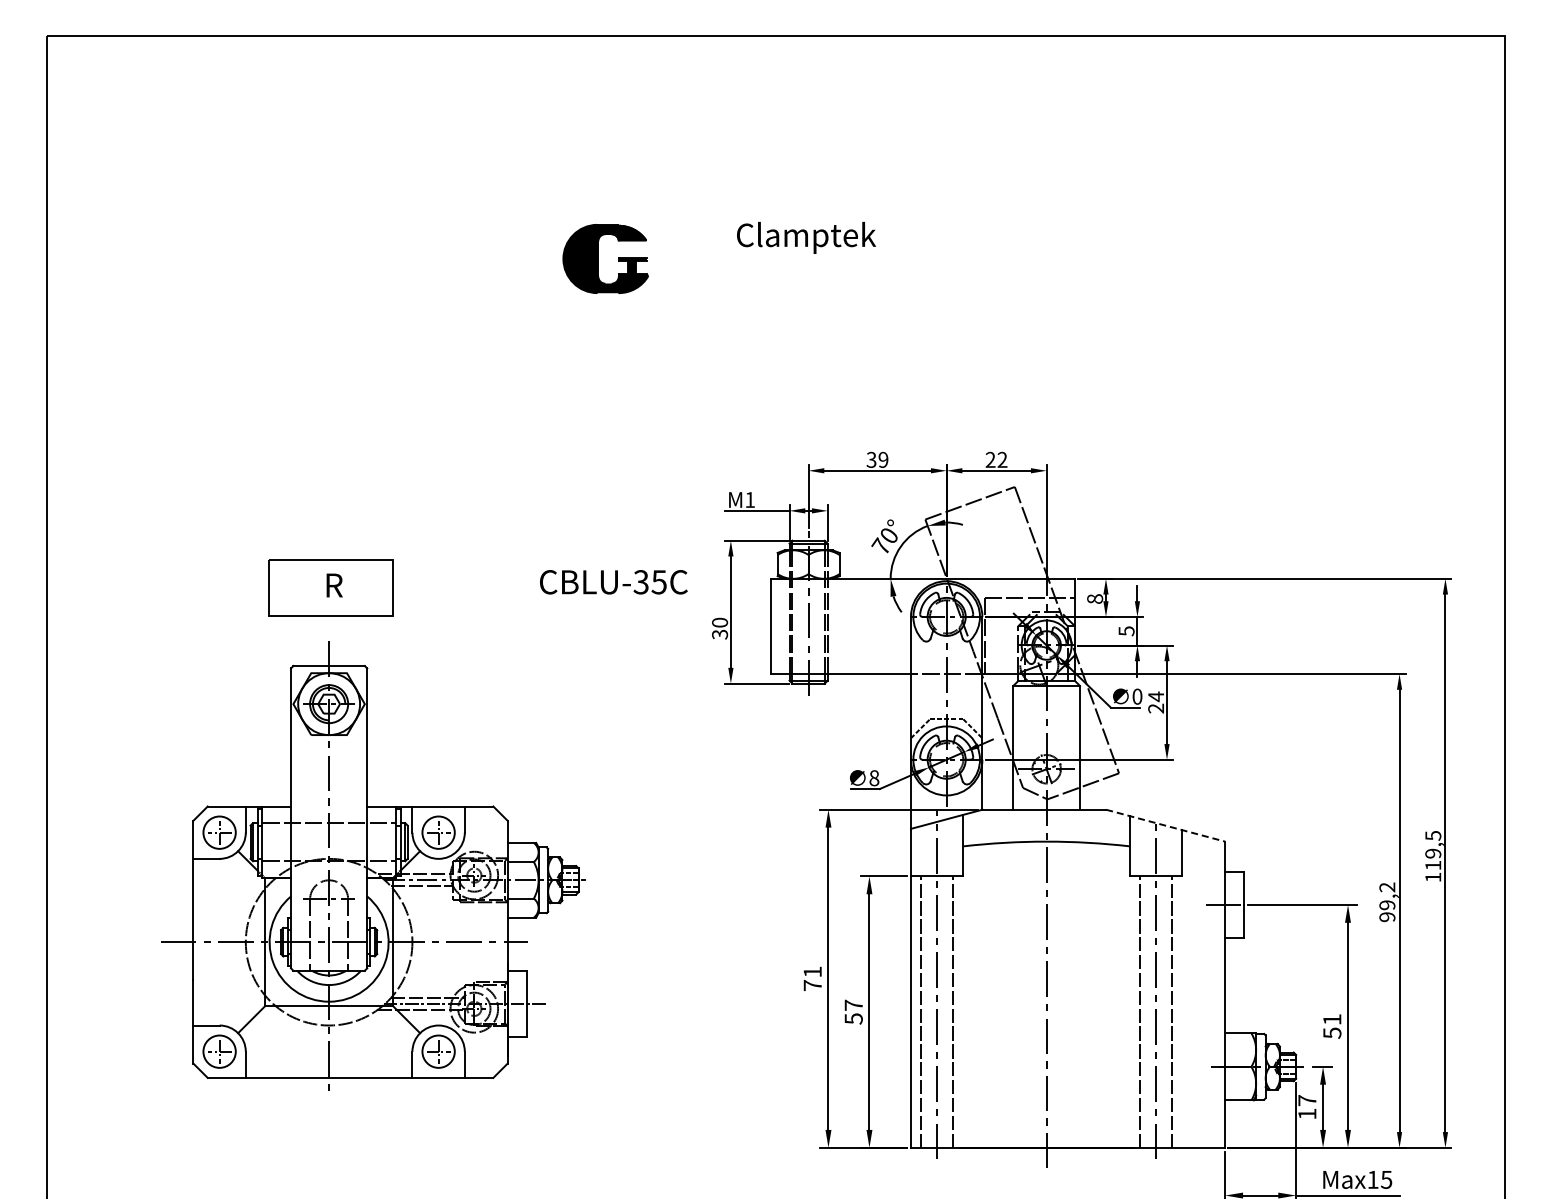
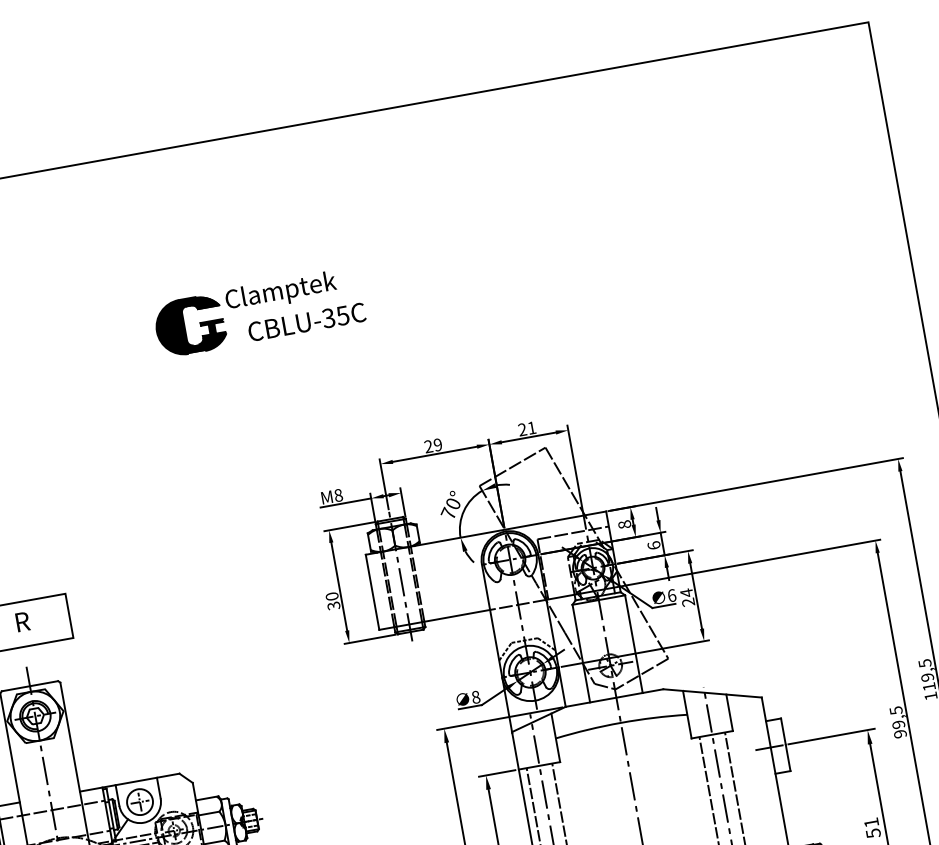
text: (806, 237) -> (281, 292), moved
text: (871, 459) -> (428, 446), 39 -> 29
text: (1002, 459) -> (531, 427), 22 -> 21
text: (750, 500) -> (338, 495), M1 -> M8
text: (613, 582) -> (306, 322), moved
text: (1126, 631) -> (654, 545), 5 -> 6
text: (1137, 696) -> (671, 595), 0 -> 6
line: (1165, 825) -> (712, 693), dashed -> solid
text: (1387, 887) -> (896, 710), 99,2 -> 99,5

